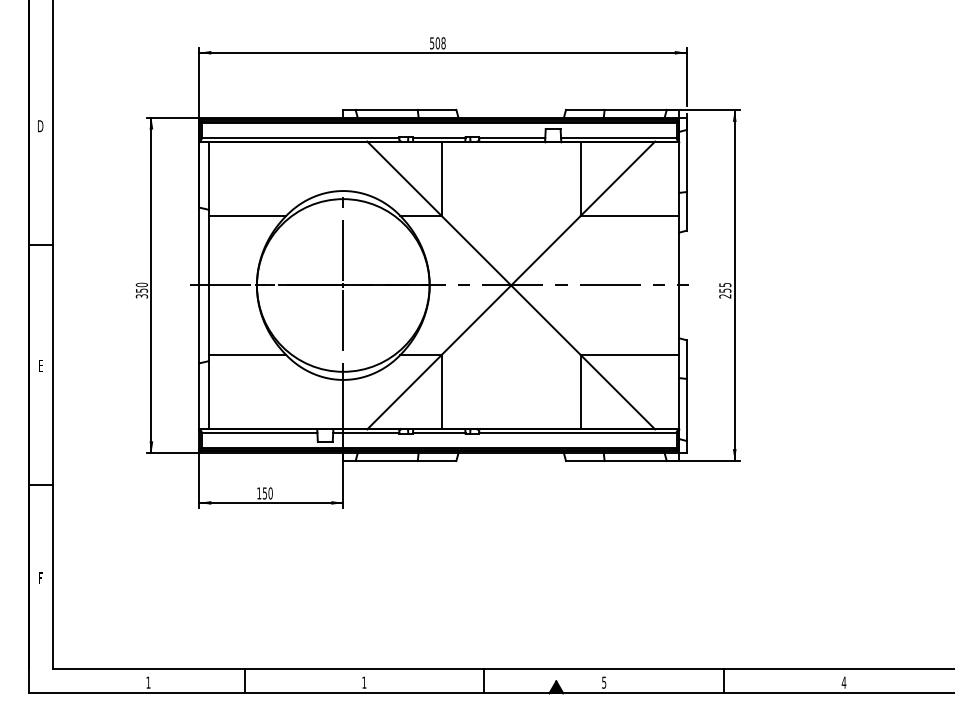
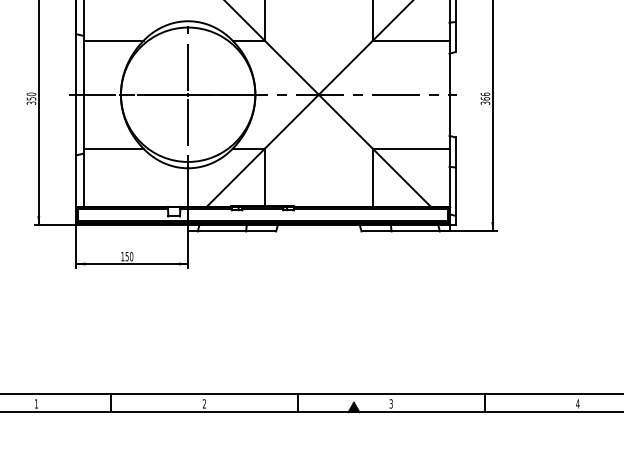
text: (725, 290) -> (485, 98), 255 -> 366
text: (604, 681) -> (391, 402), 5 -> 3
text: (364, 682) -> (204, 403), 1 -> 2

